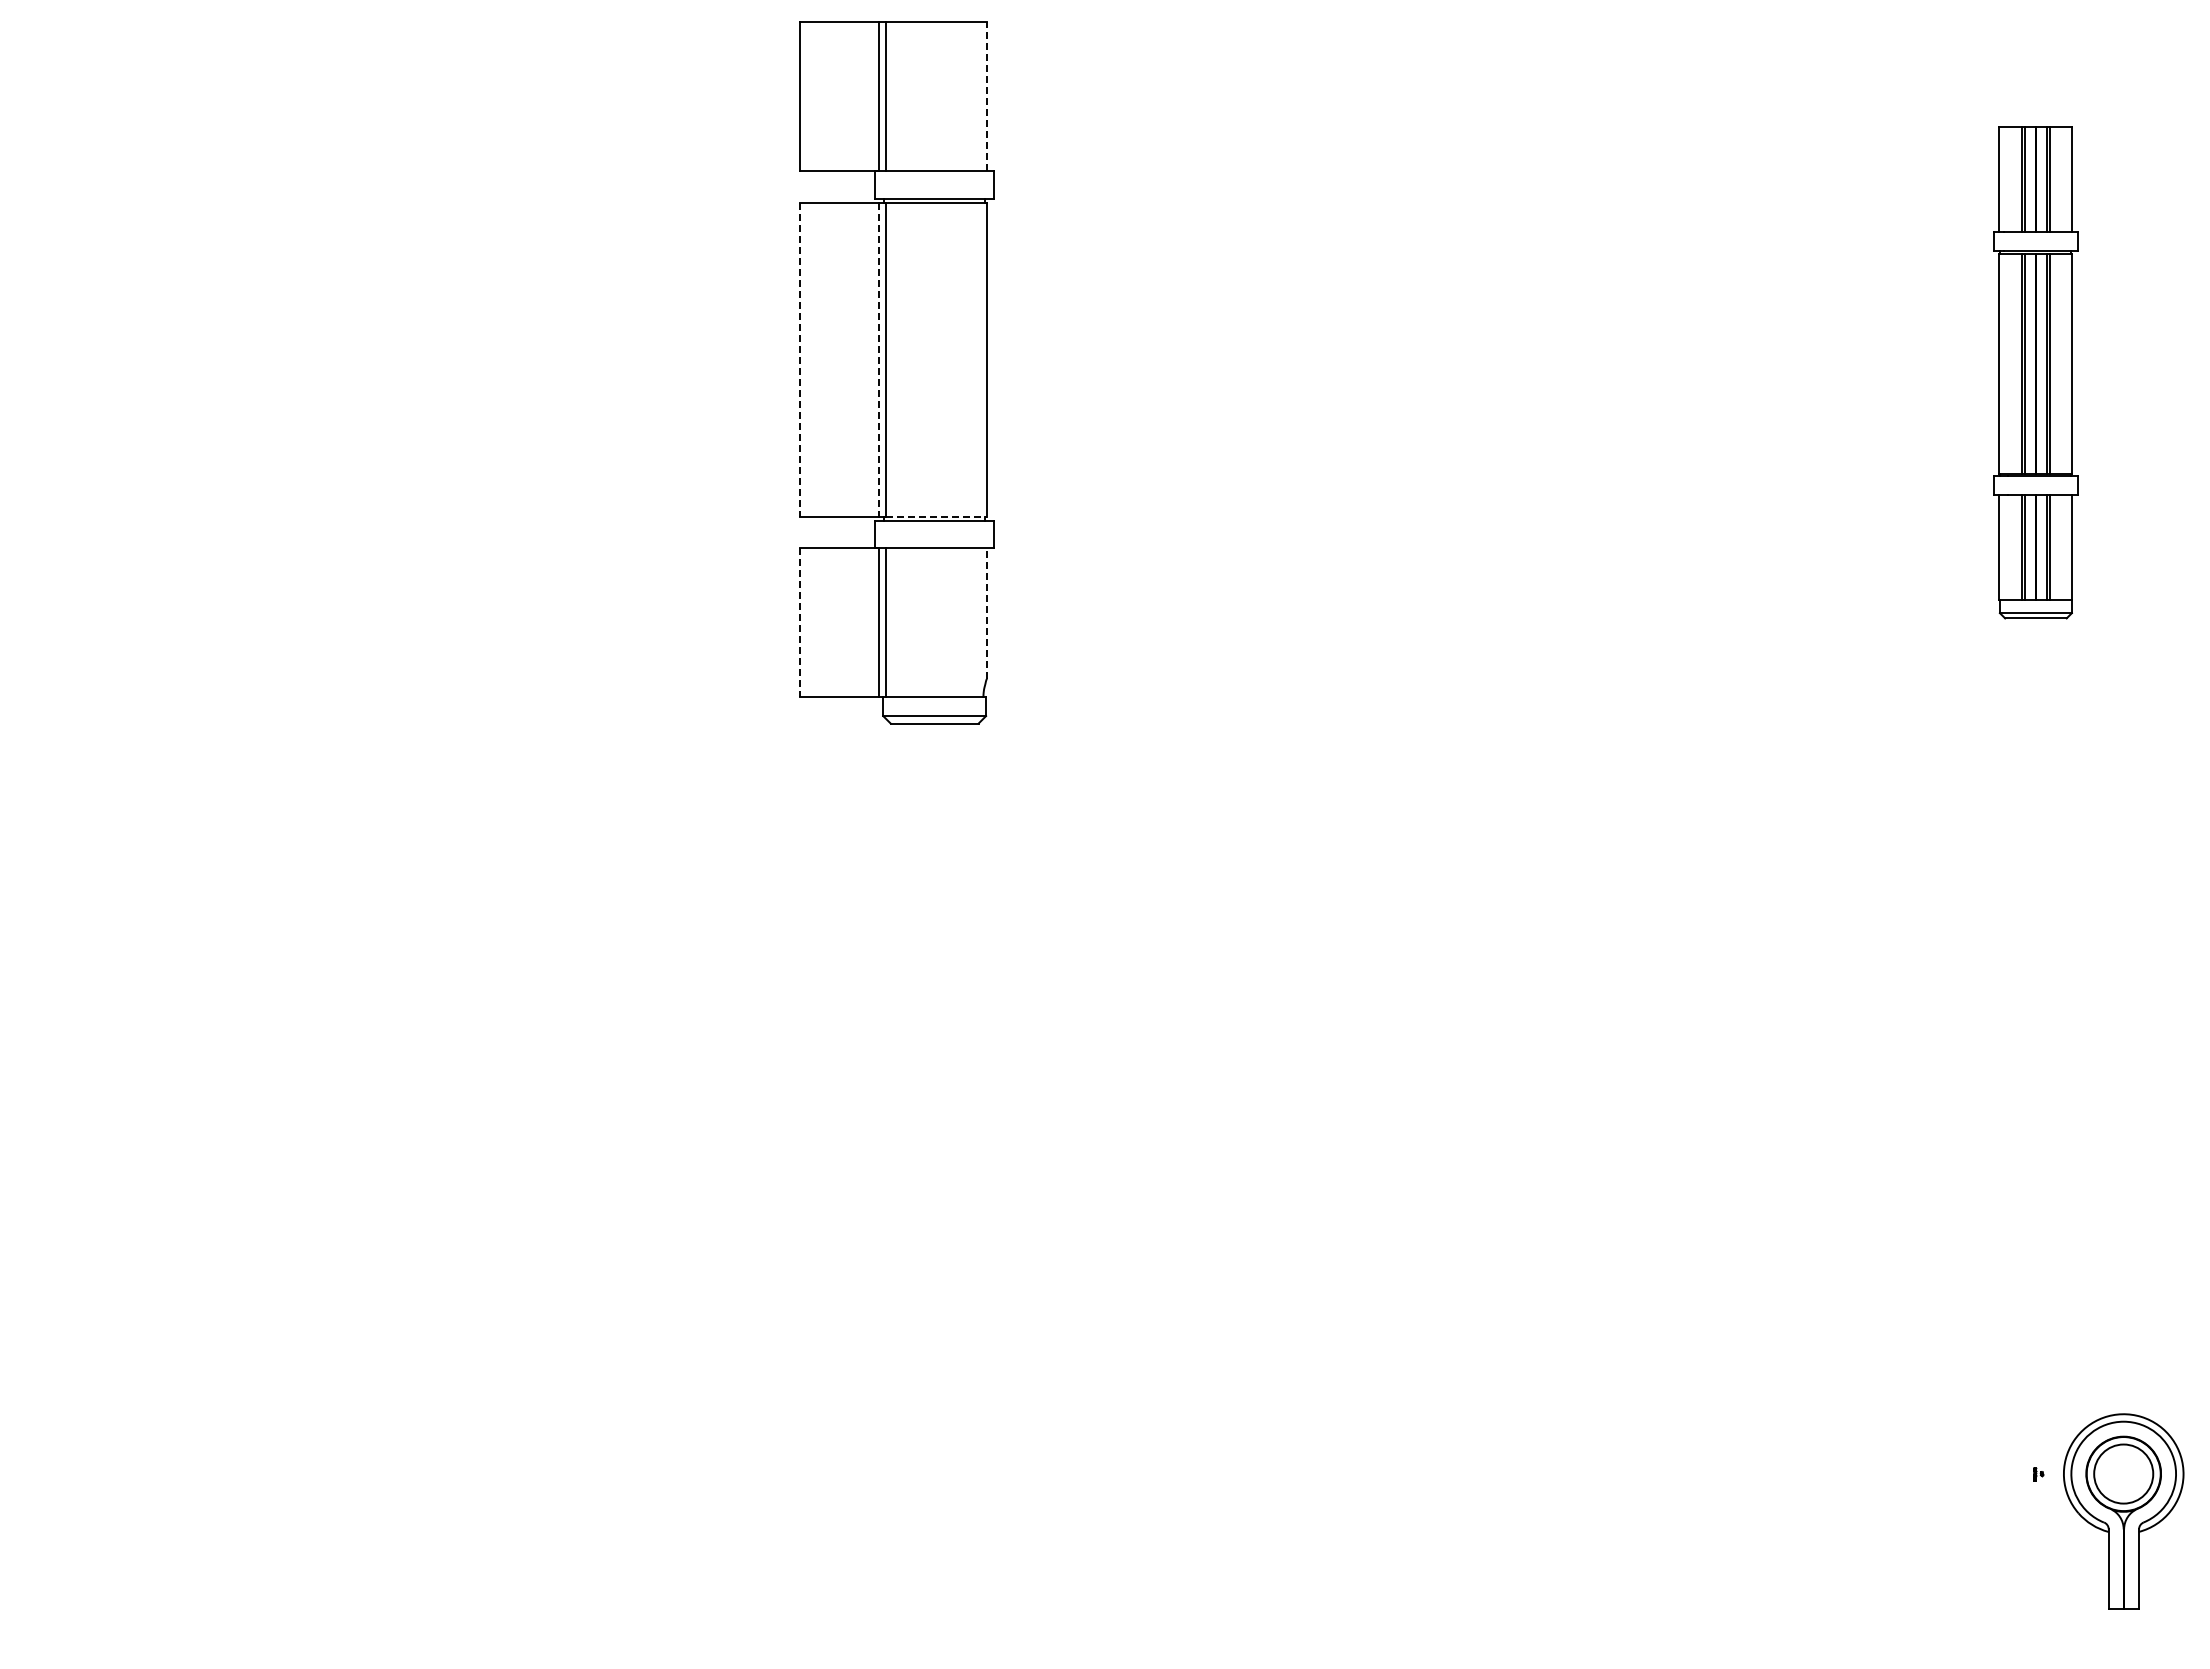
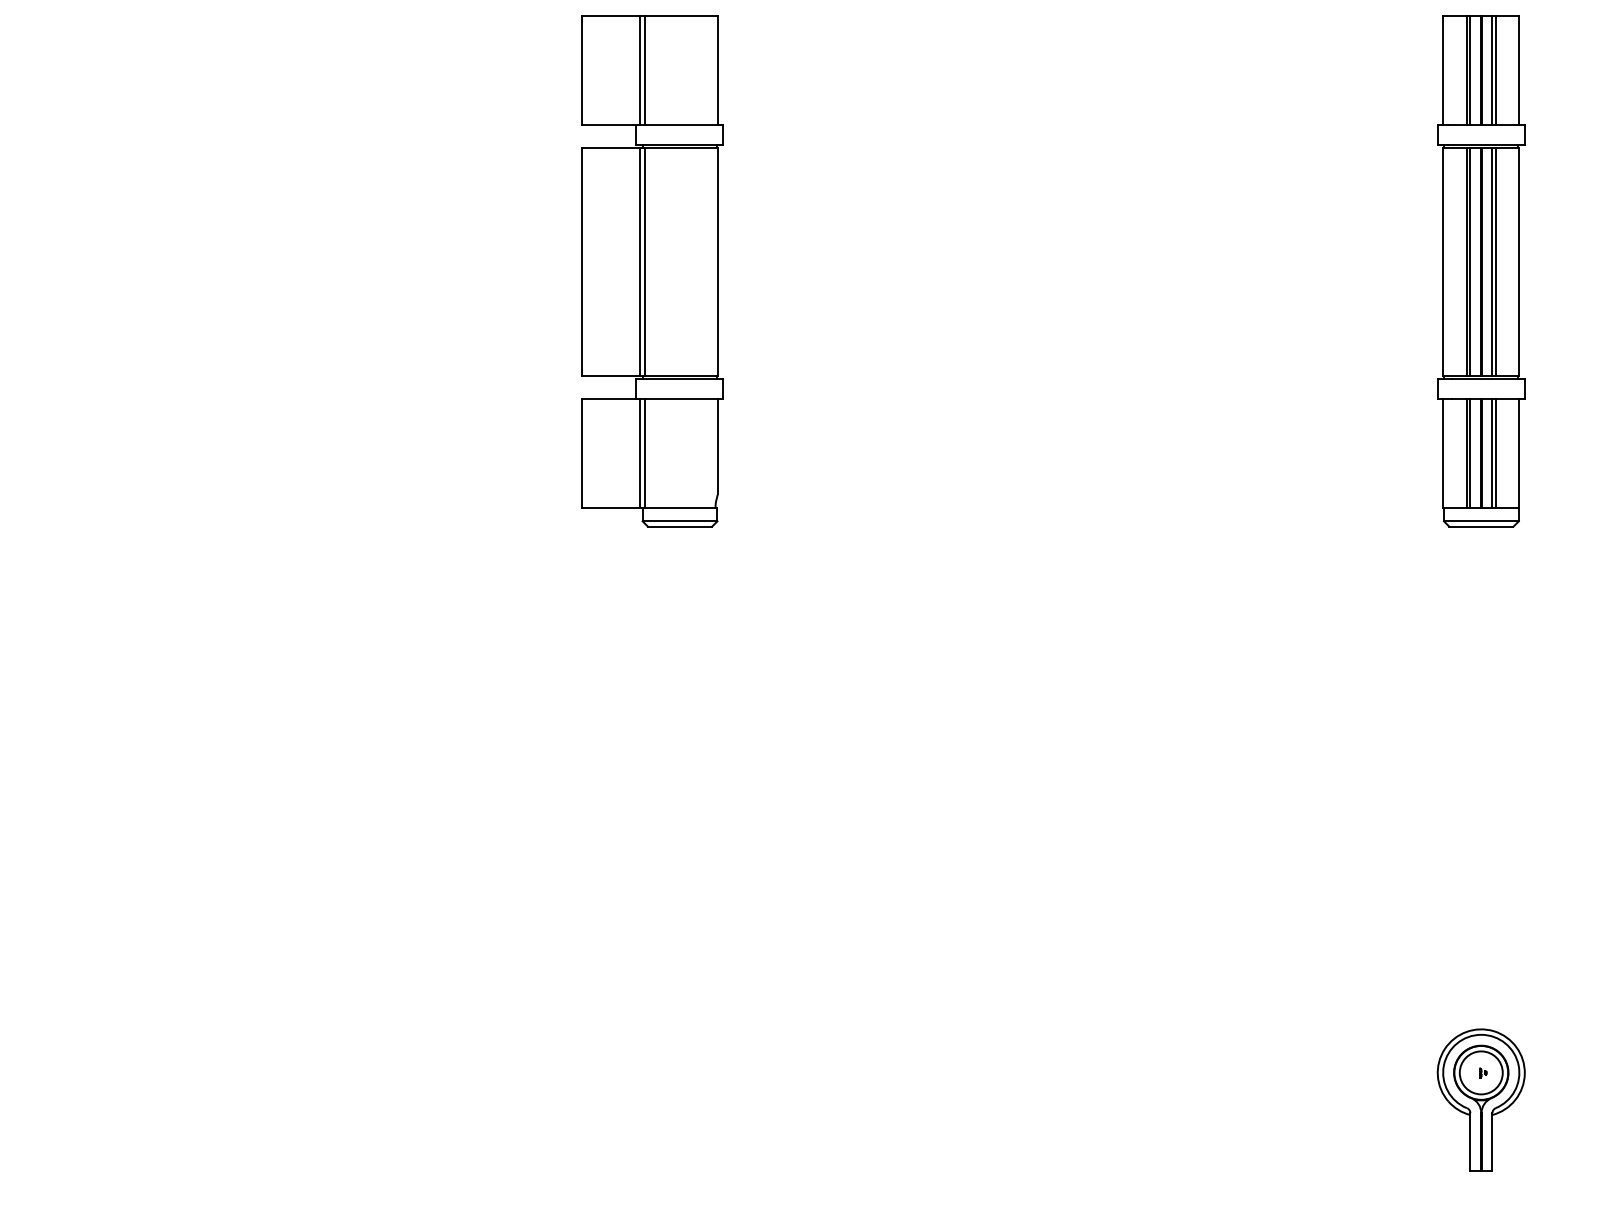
line: (986, 96) -> (717, 70), dashed -> solid
line: (799, 360) -> (581, 262), dashed -> solid
line: (879, 360) -> (639, 262), dashed -> solid
part: (2035, 372) -> (1481, 271), size x1.43
line: (936, 516) -> (681, 376), dashed -> solid
line: (986, 612) -> (717, 445), dashed -> solid
line: (799, 622) -> (581, 453), dashed -> solid
part: (2123, 1511) -> (1481, 1100), moved

